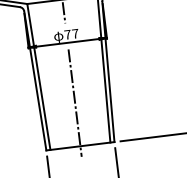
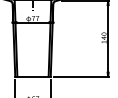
line: (76, 103) -> (33, 54), removed

